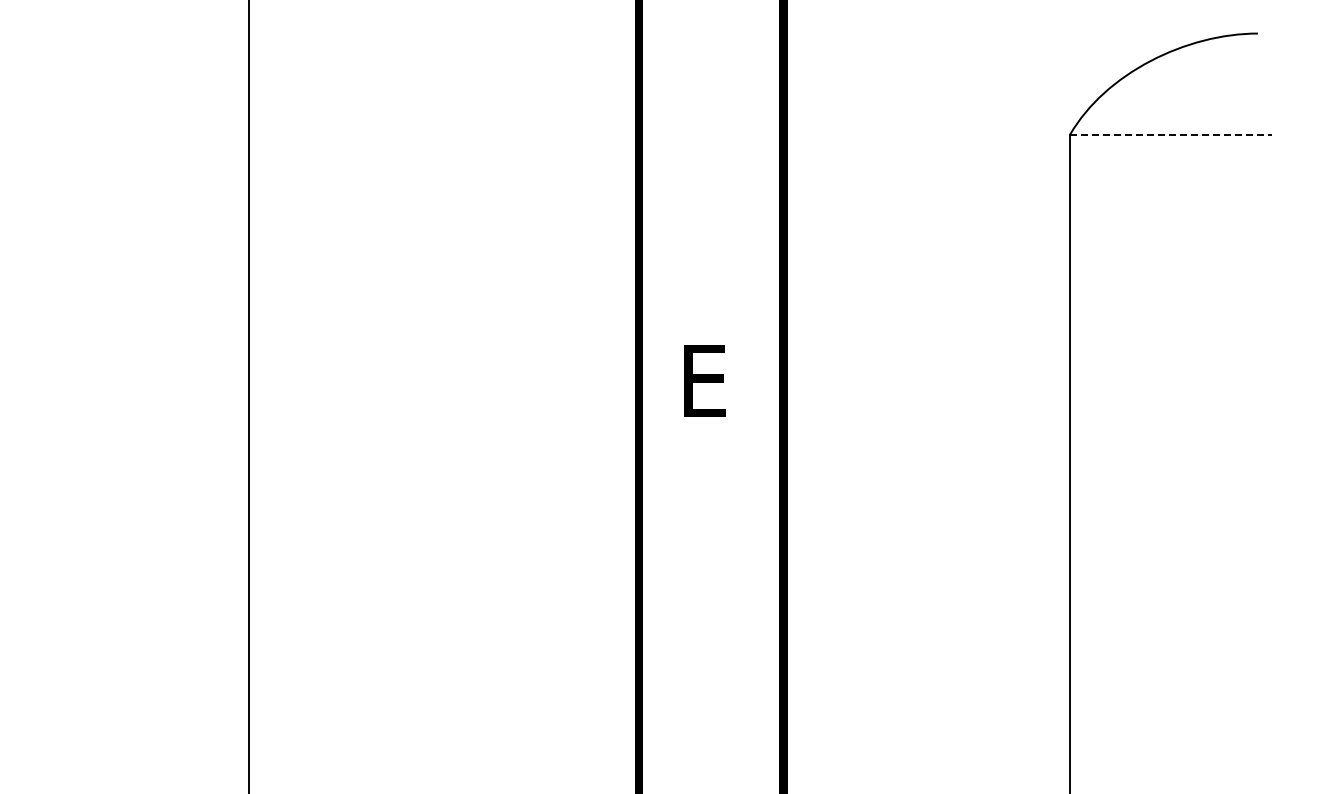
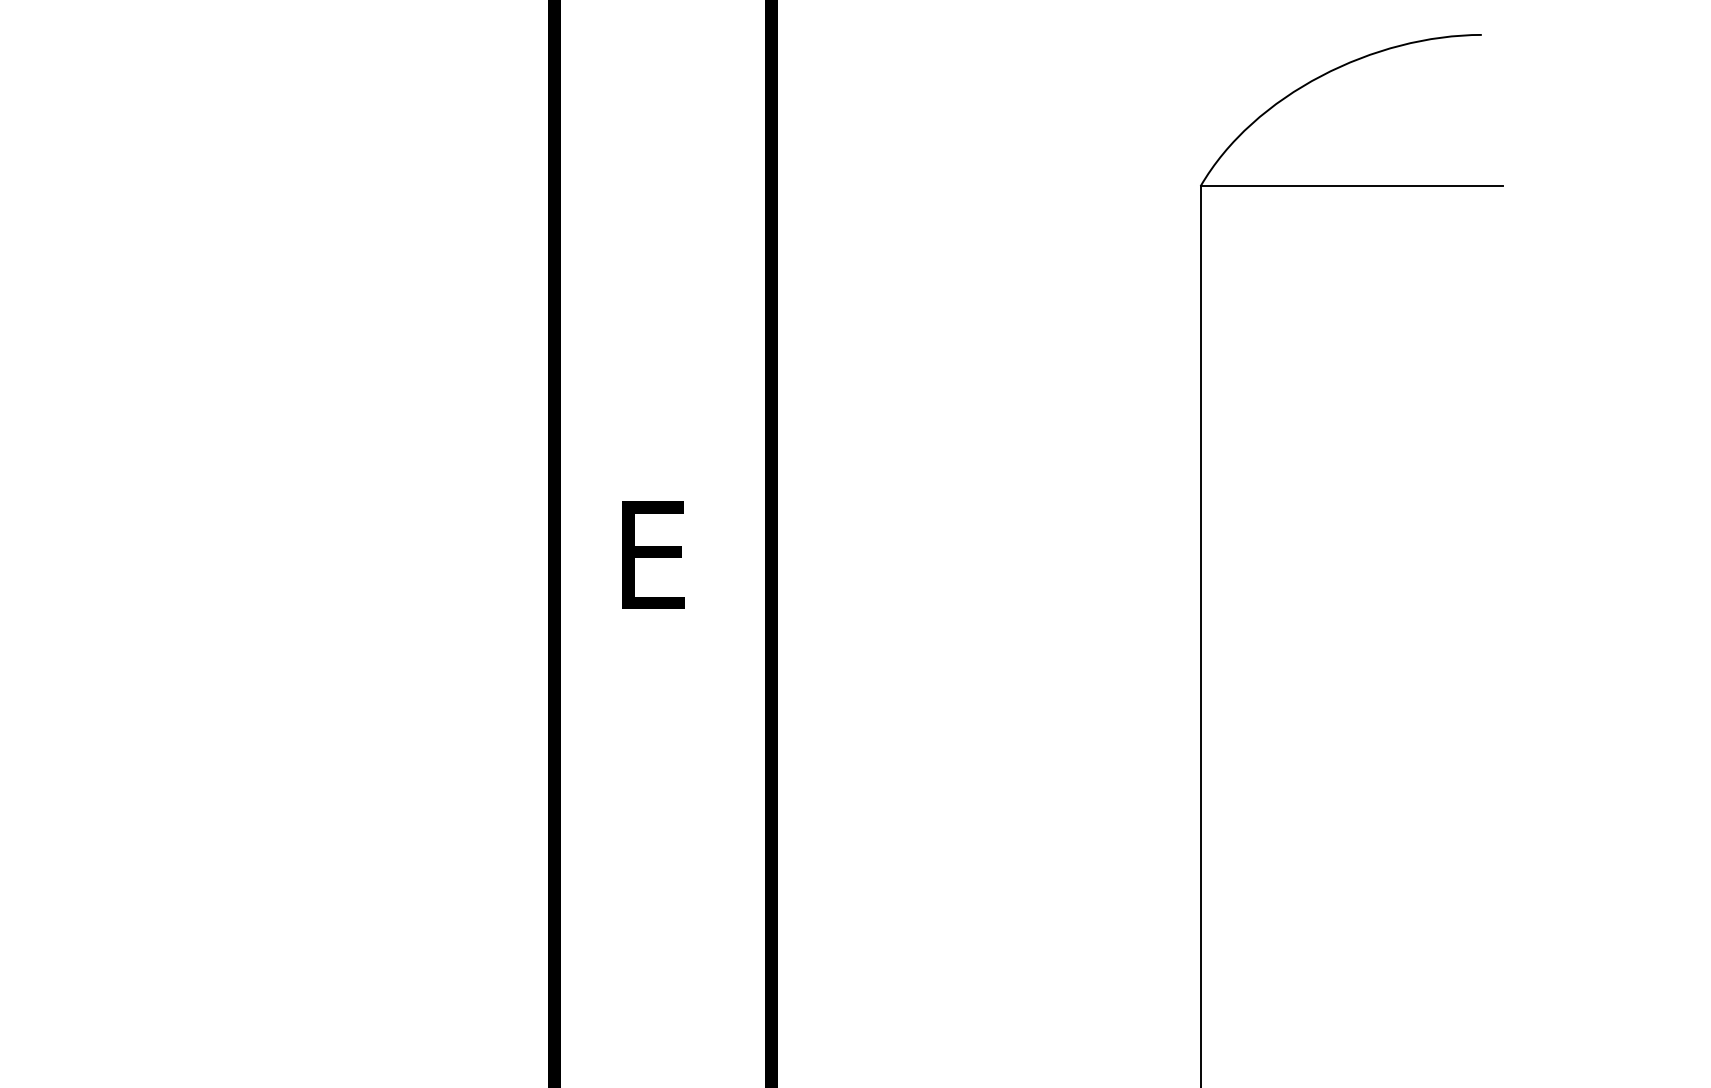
line: (1171, 134) -> (1352, 186), dashed -> solid

